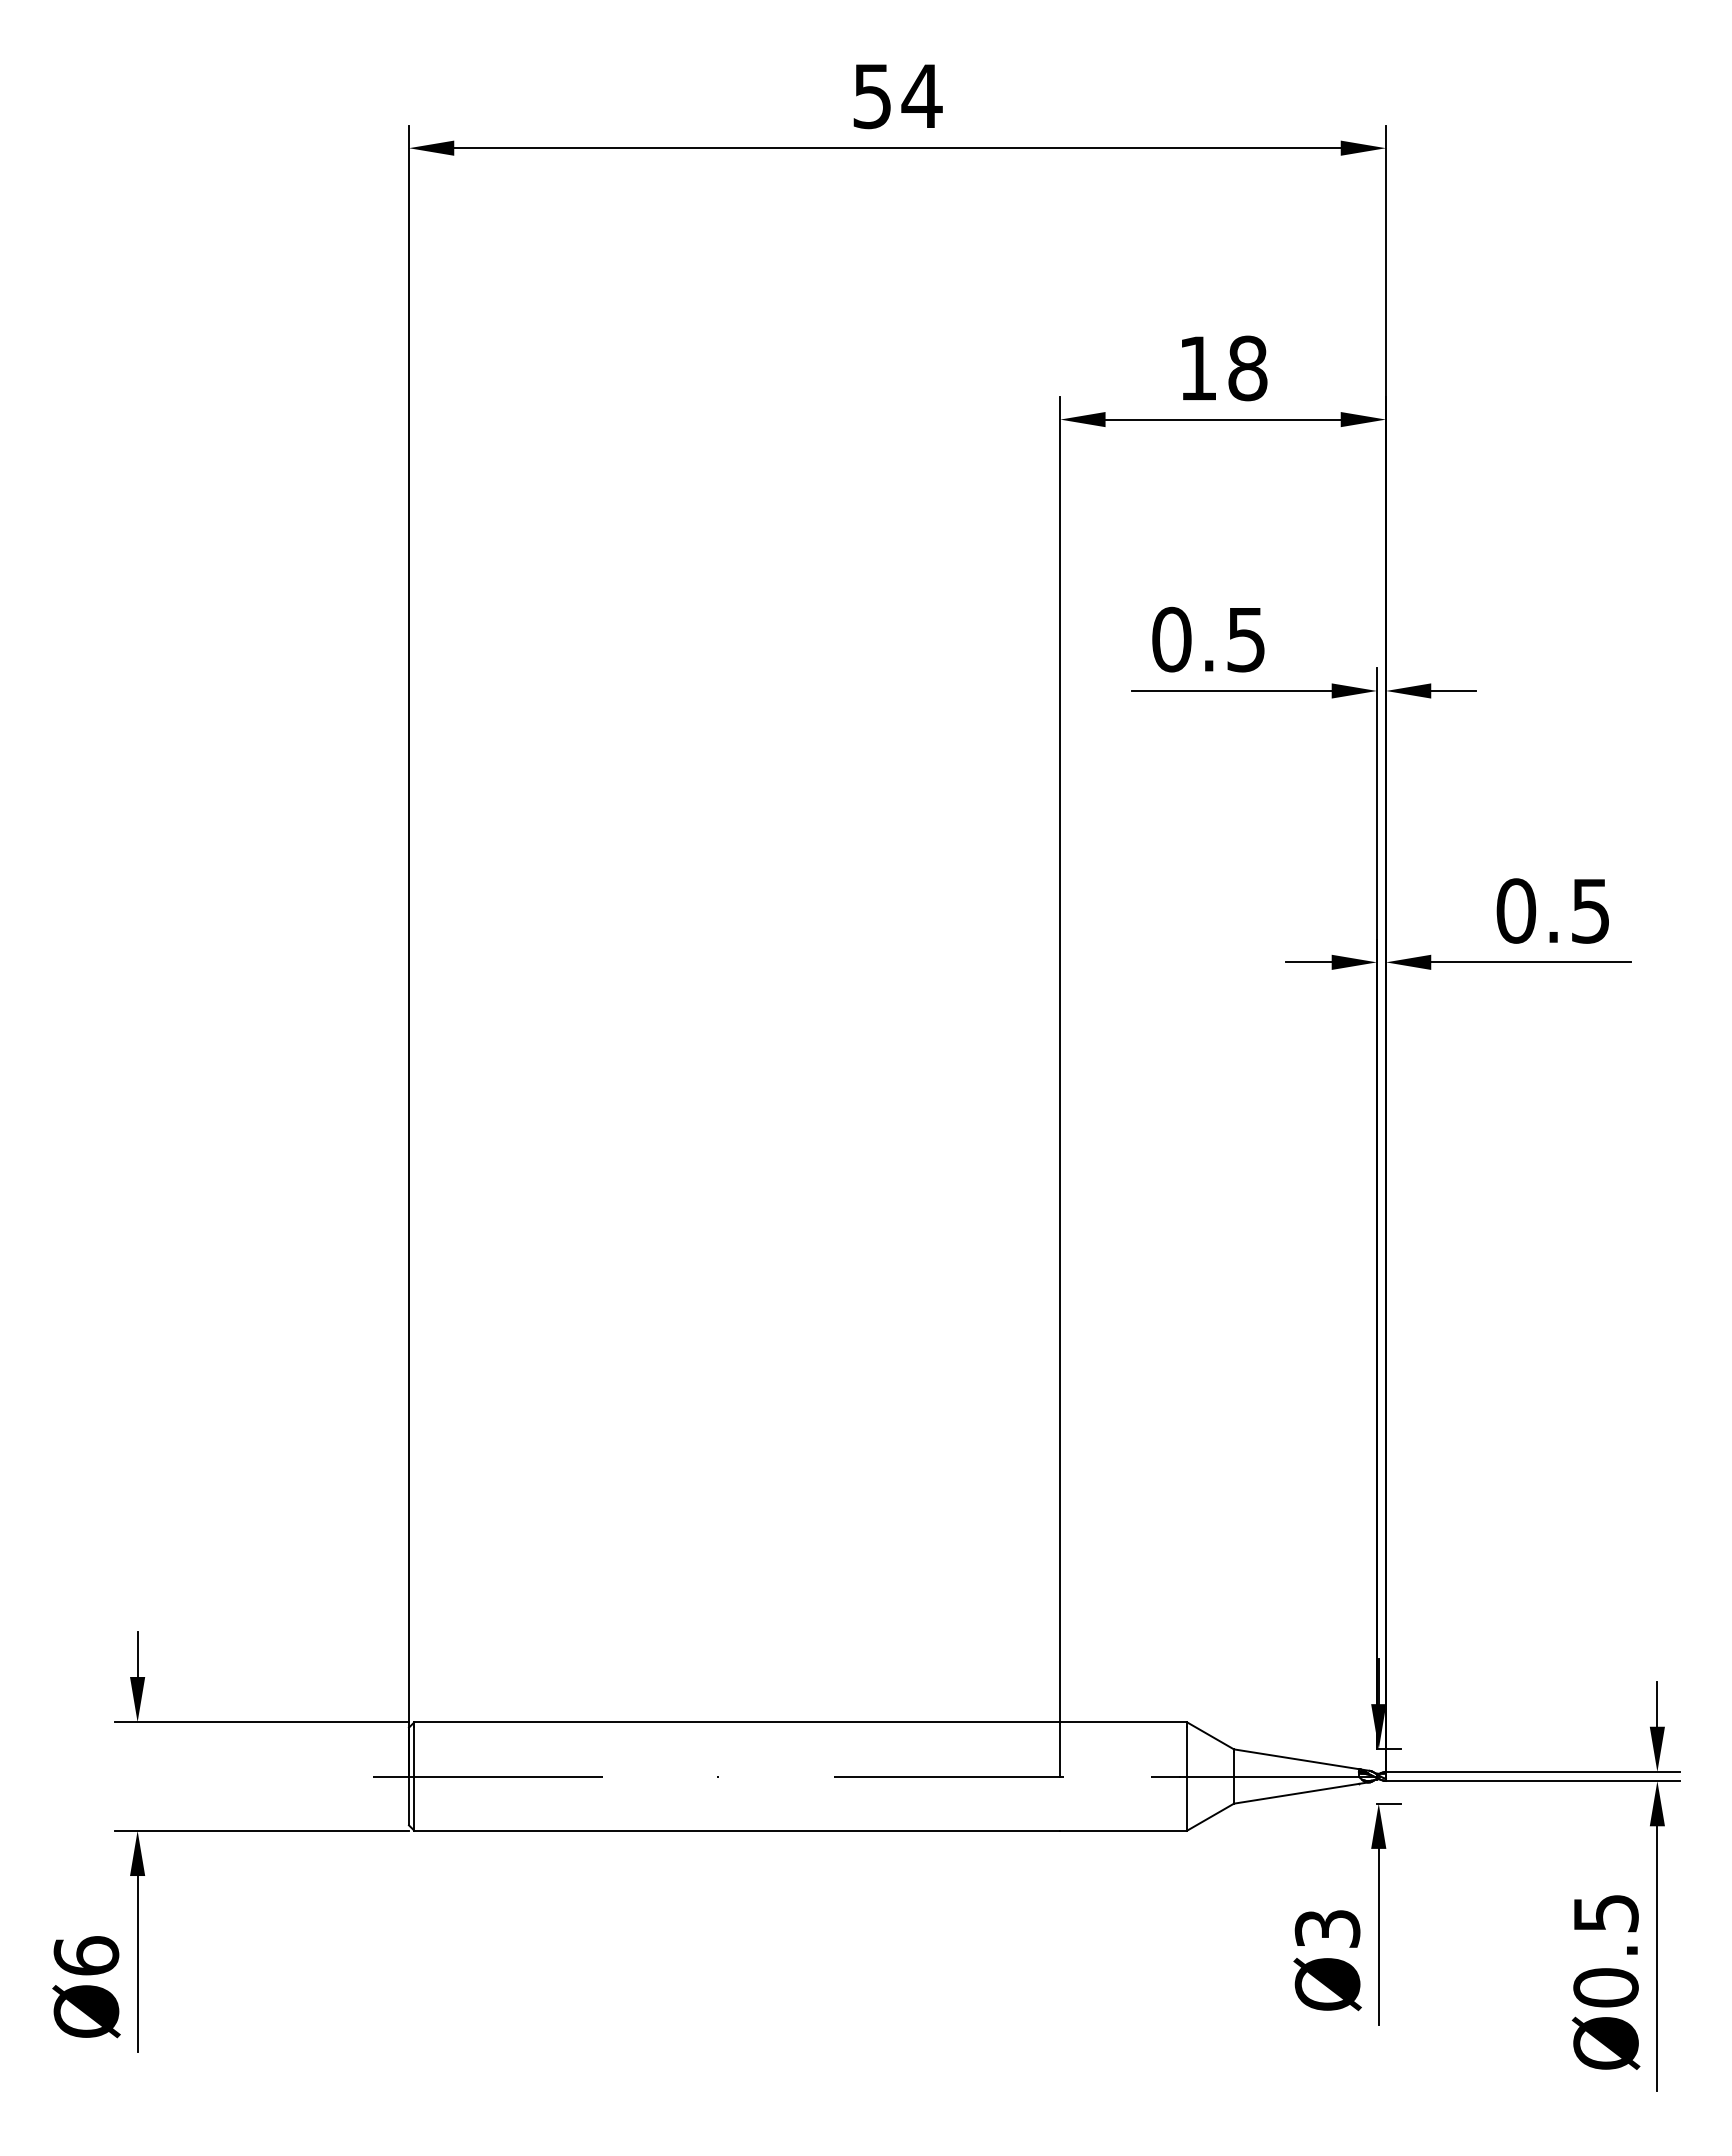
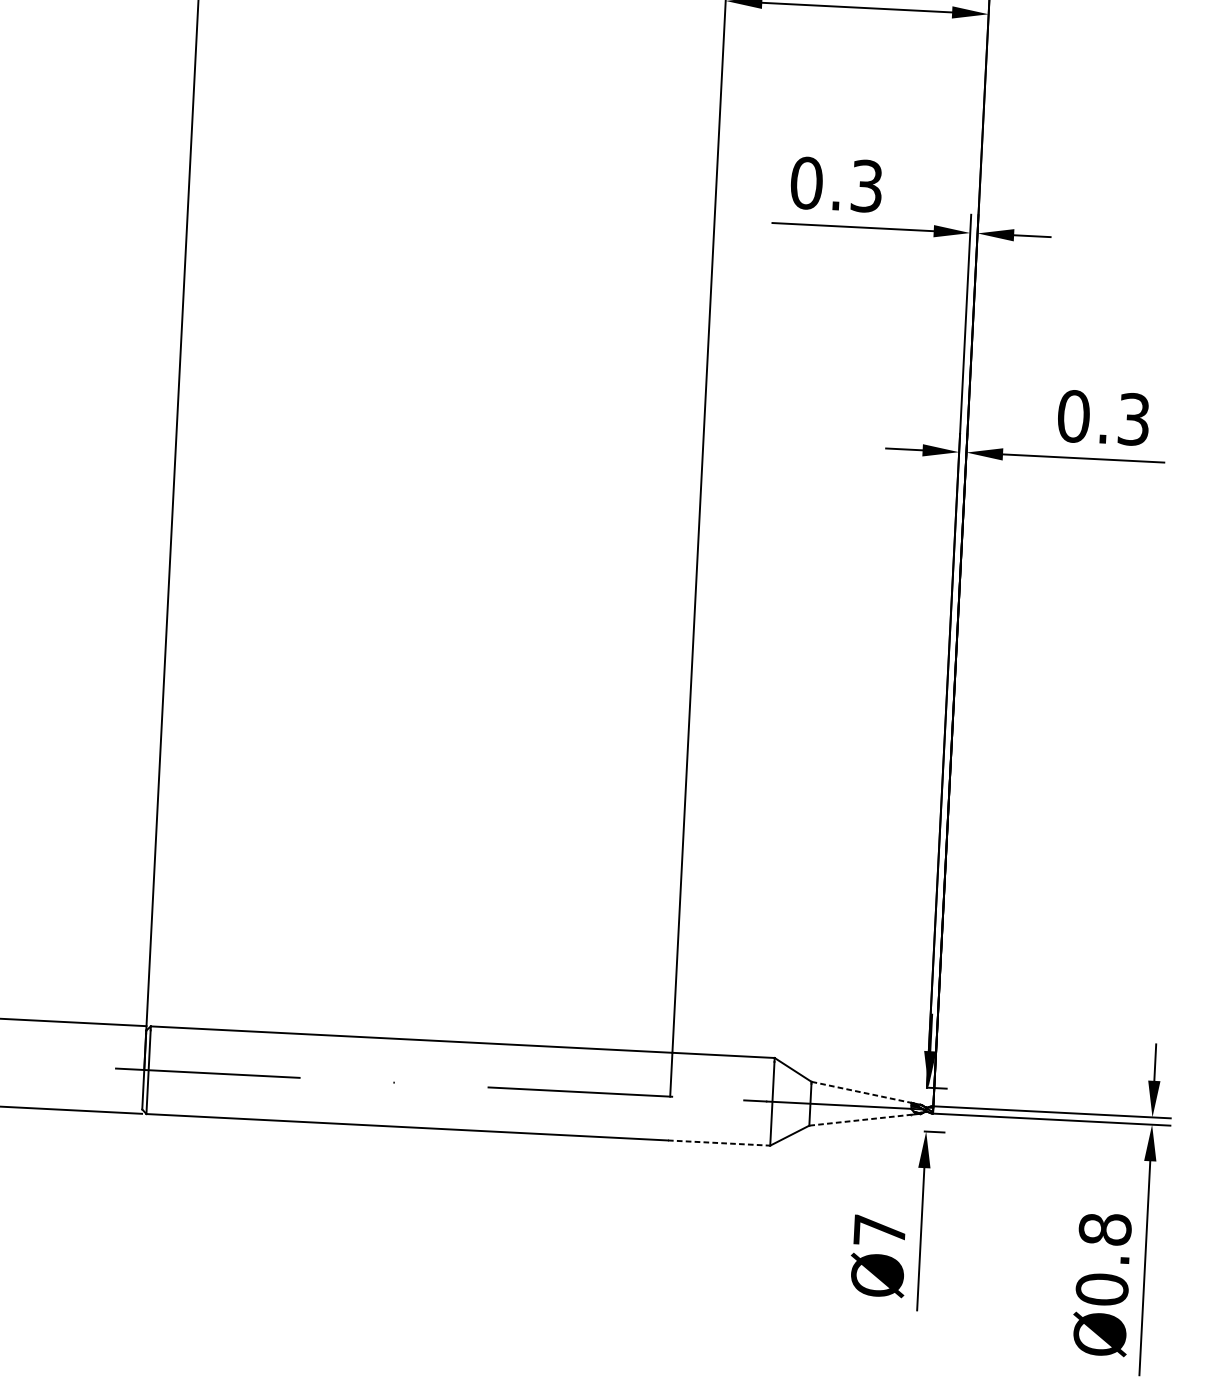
text: (1245, 638) -> (866, 185), 0.5 -> 0.3
text: (1590, 910) -> (1133, 419), 0.5 -> 0.3
line: (1296, 1759) -> (861, 1092), solid -> dashed
line: (1296, 1793) -> (860, 1120), solid -> dashed
line: (1124, 1830) -> (719, 1142), solid -> dashed
text: (1605, 1912) -> (1104, 1228), Ø0.5 -> Ø0.8
text: (1327, 1928) -> (879, 1230), Ø3 -> Ø7

